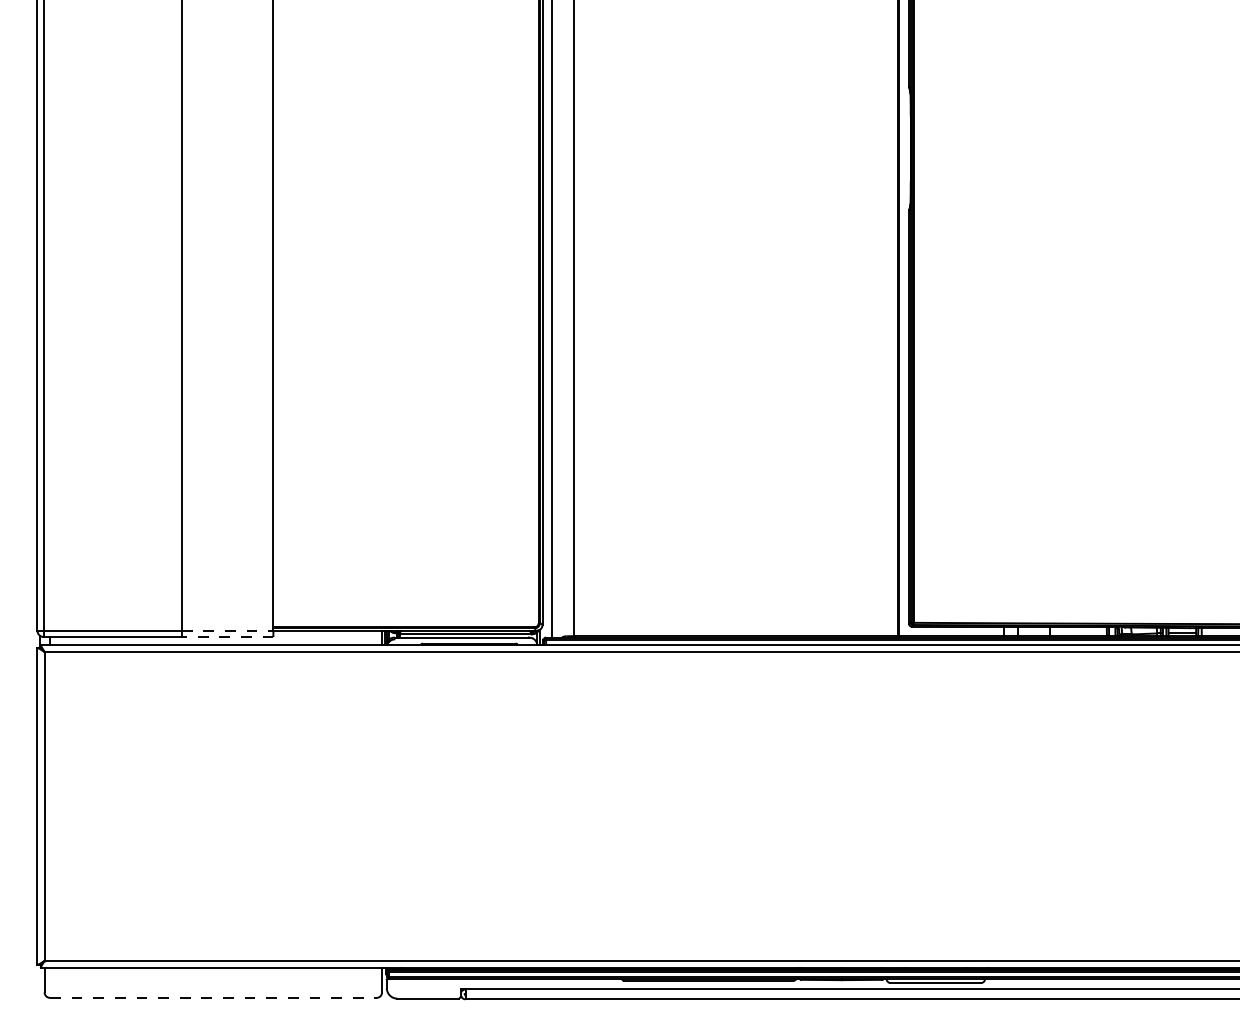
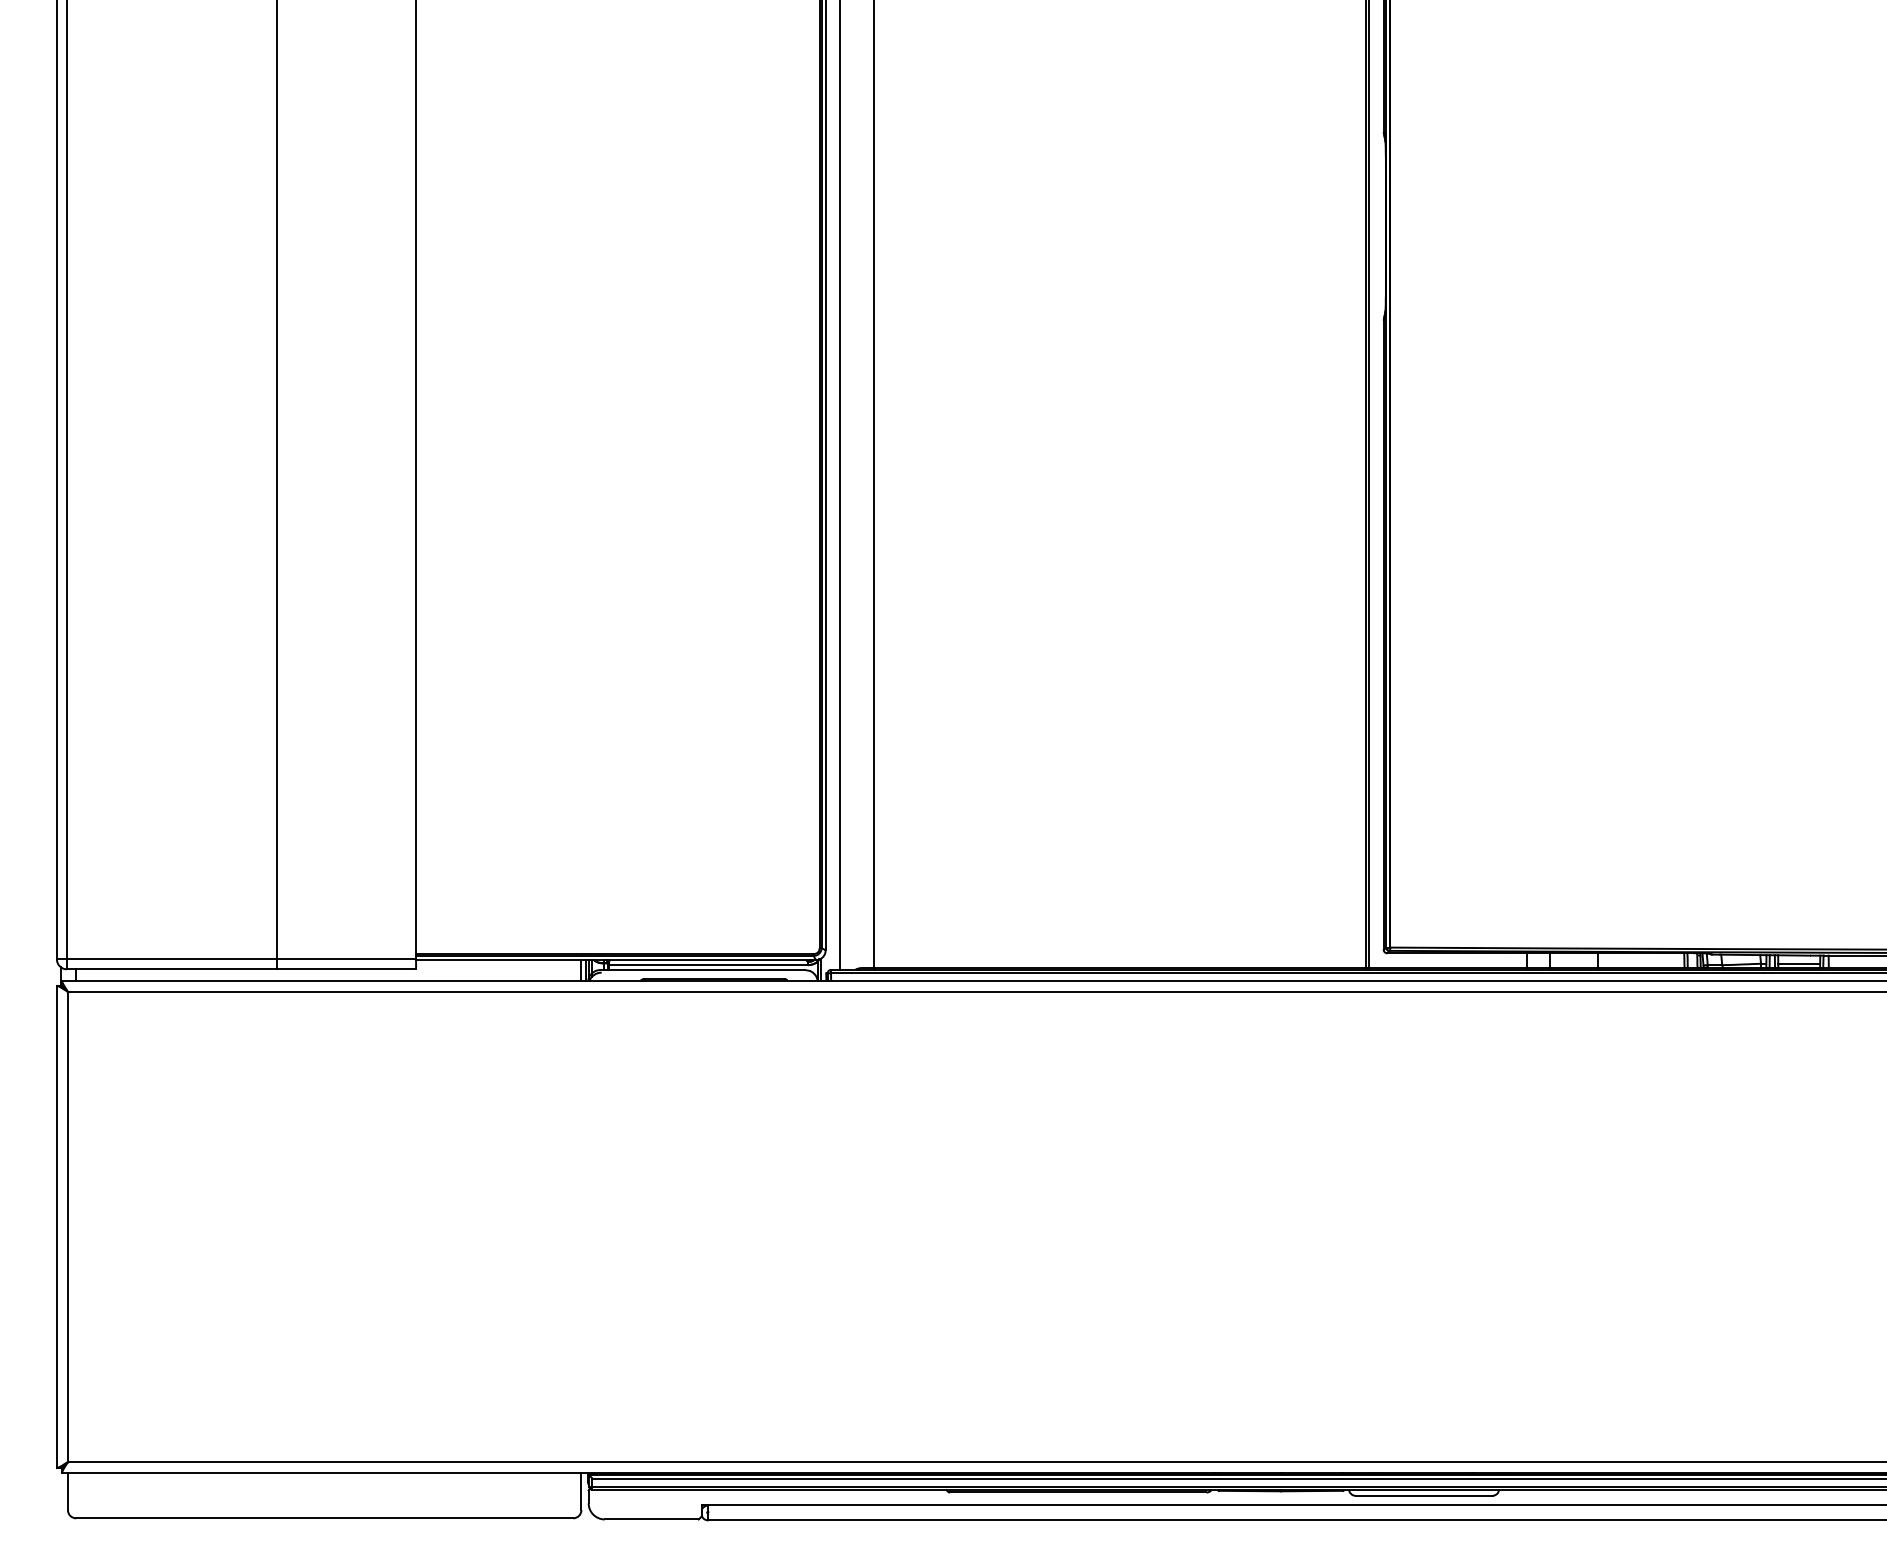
line: (227, 630) -> (346, 959), dashed -> solid
line: (227, 637) -> (346, 969), dashed -> solid
line: (213, 997) -> (324, 1517), dashed -> solid

